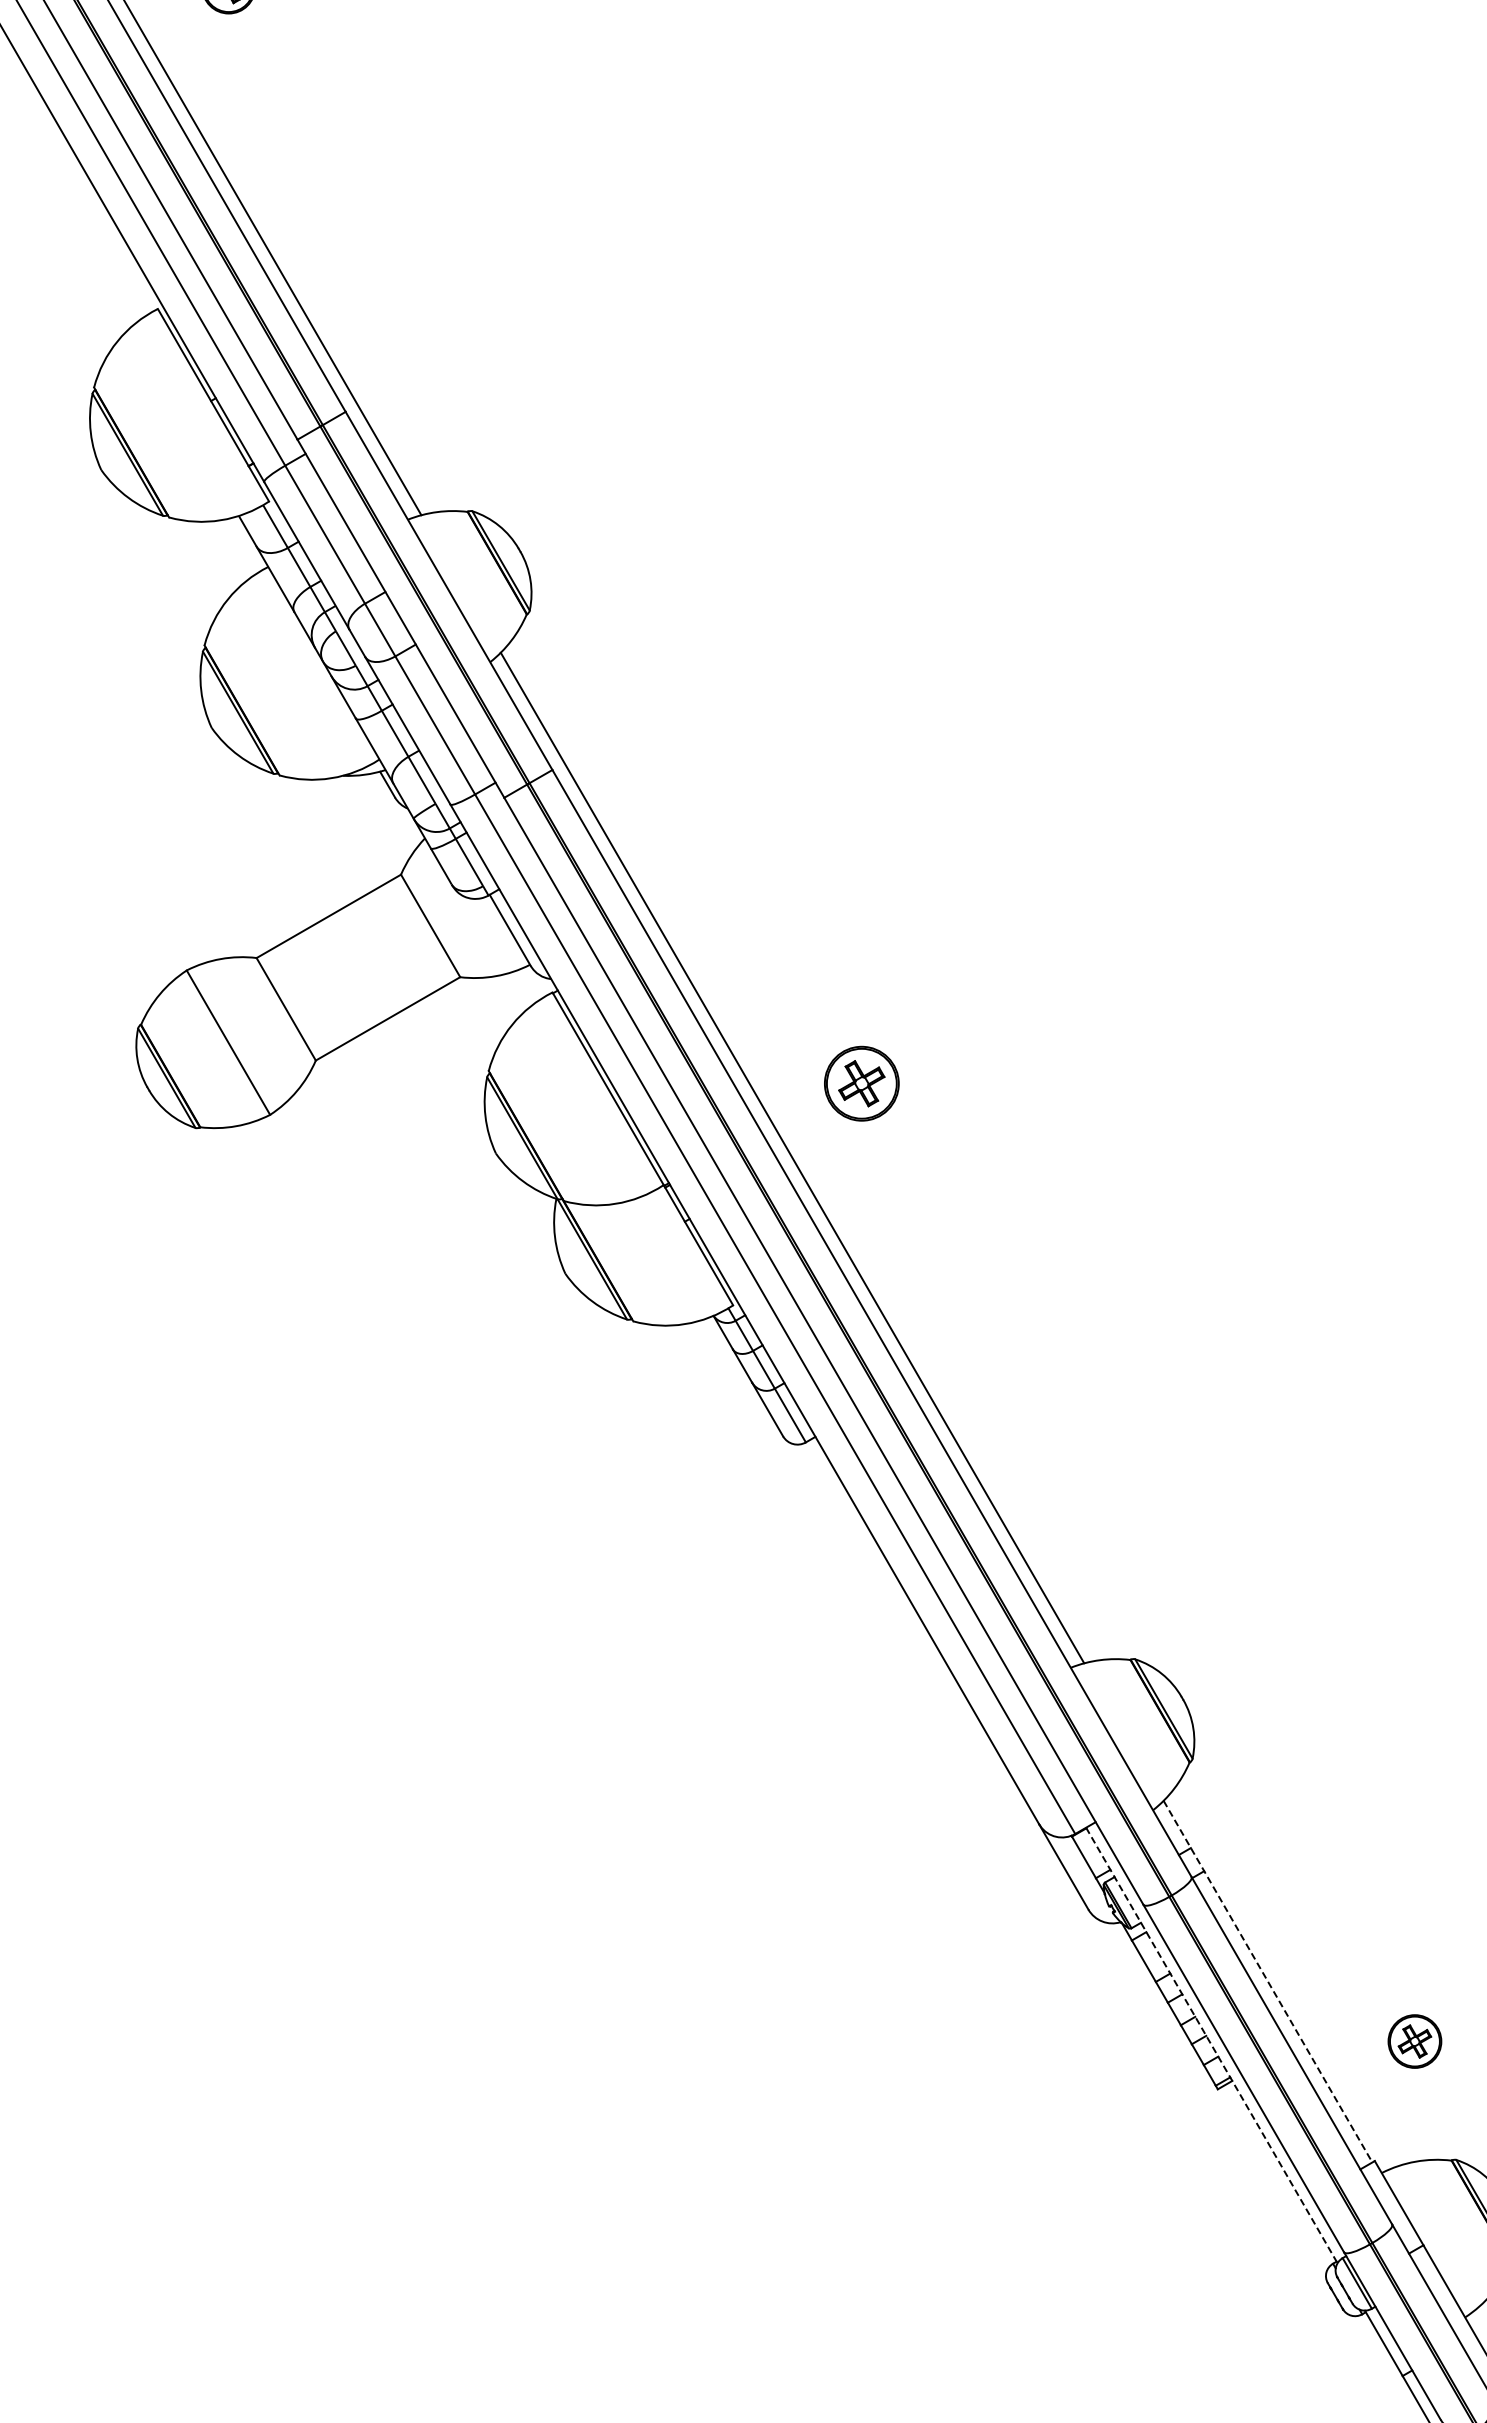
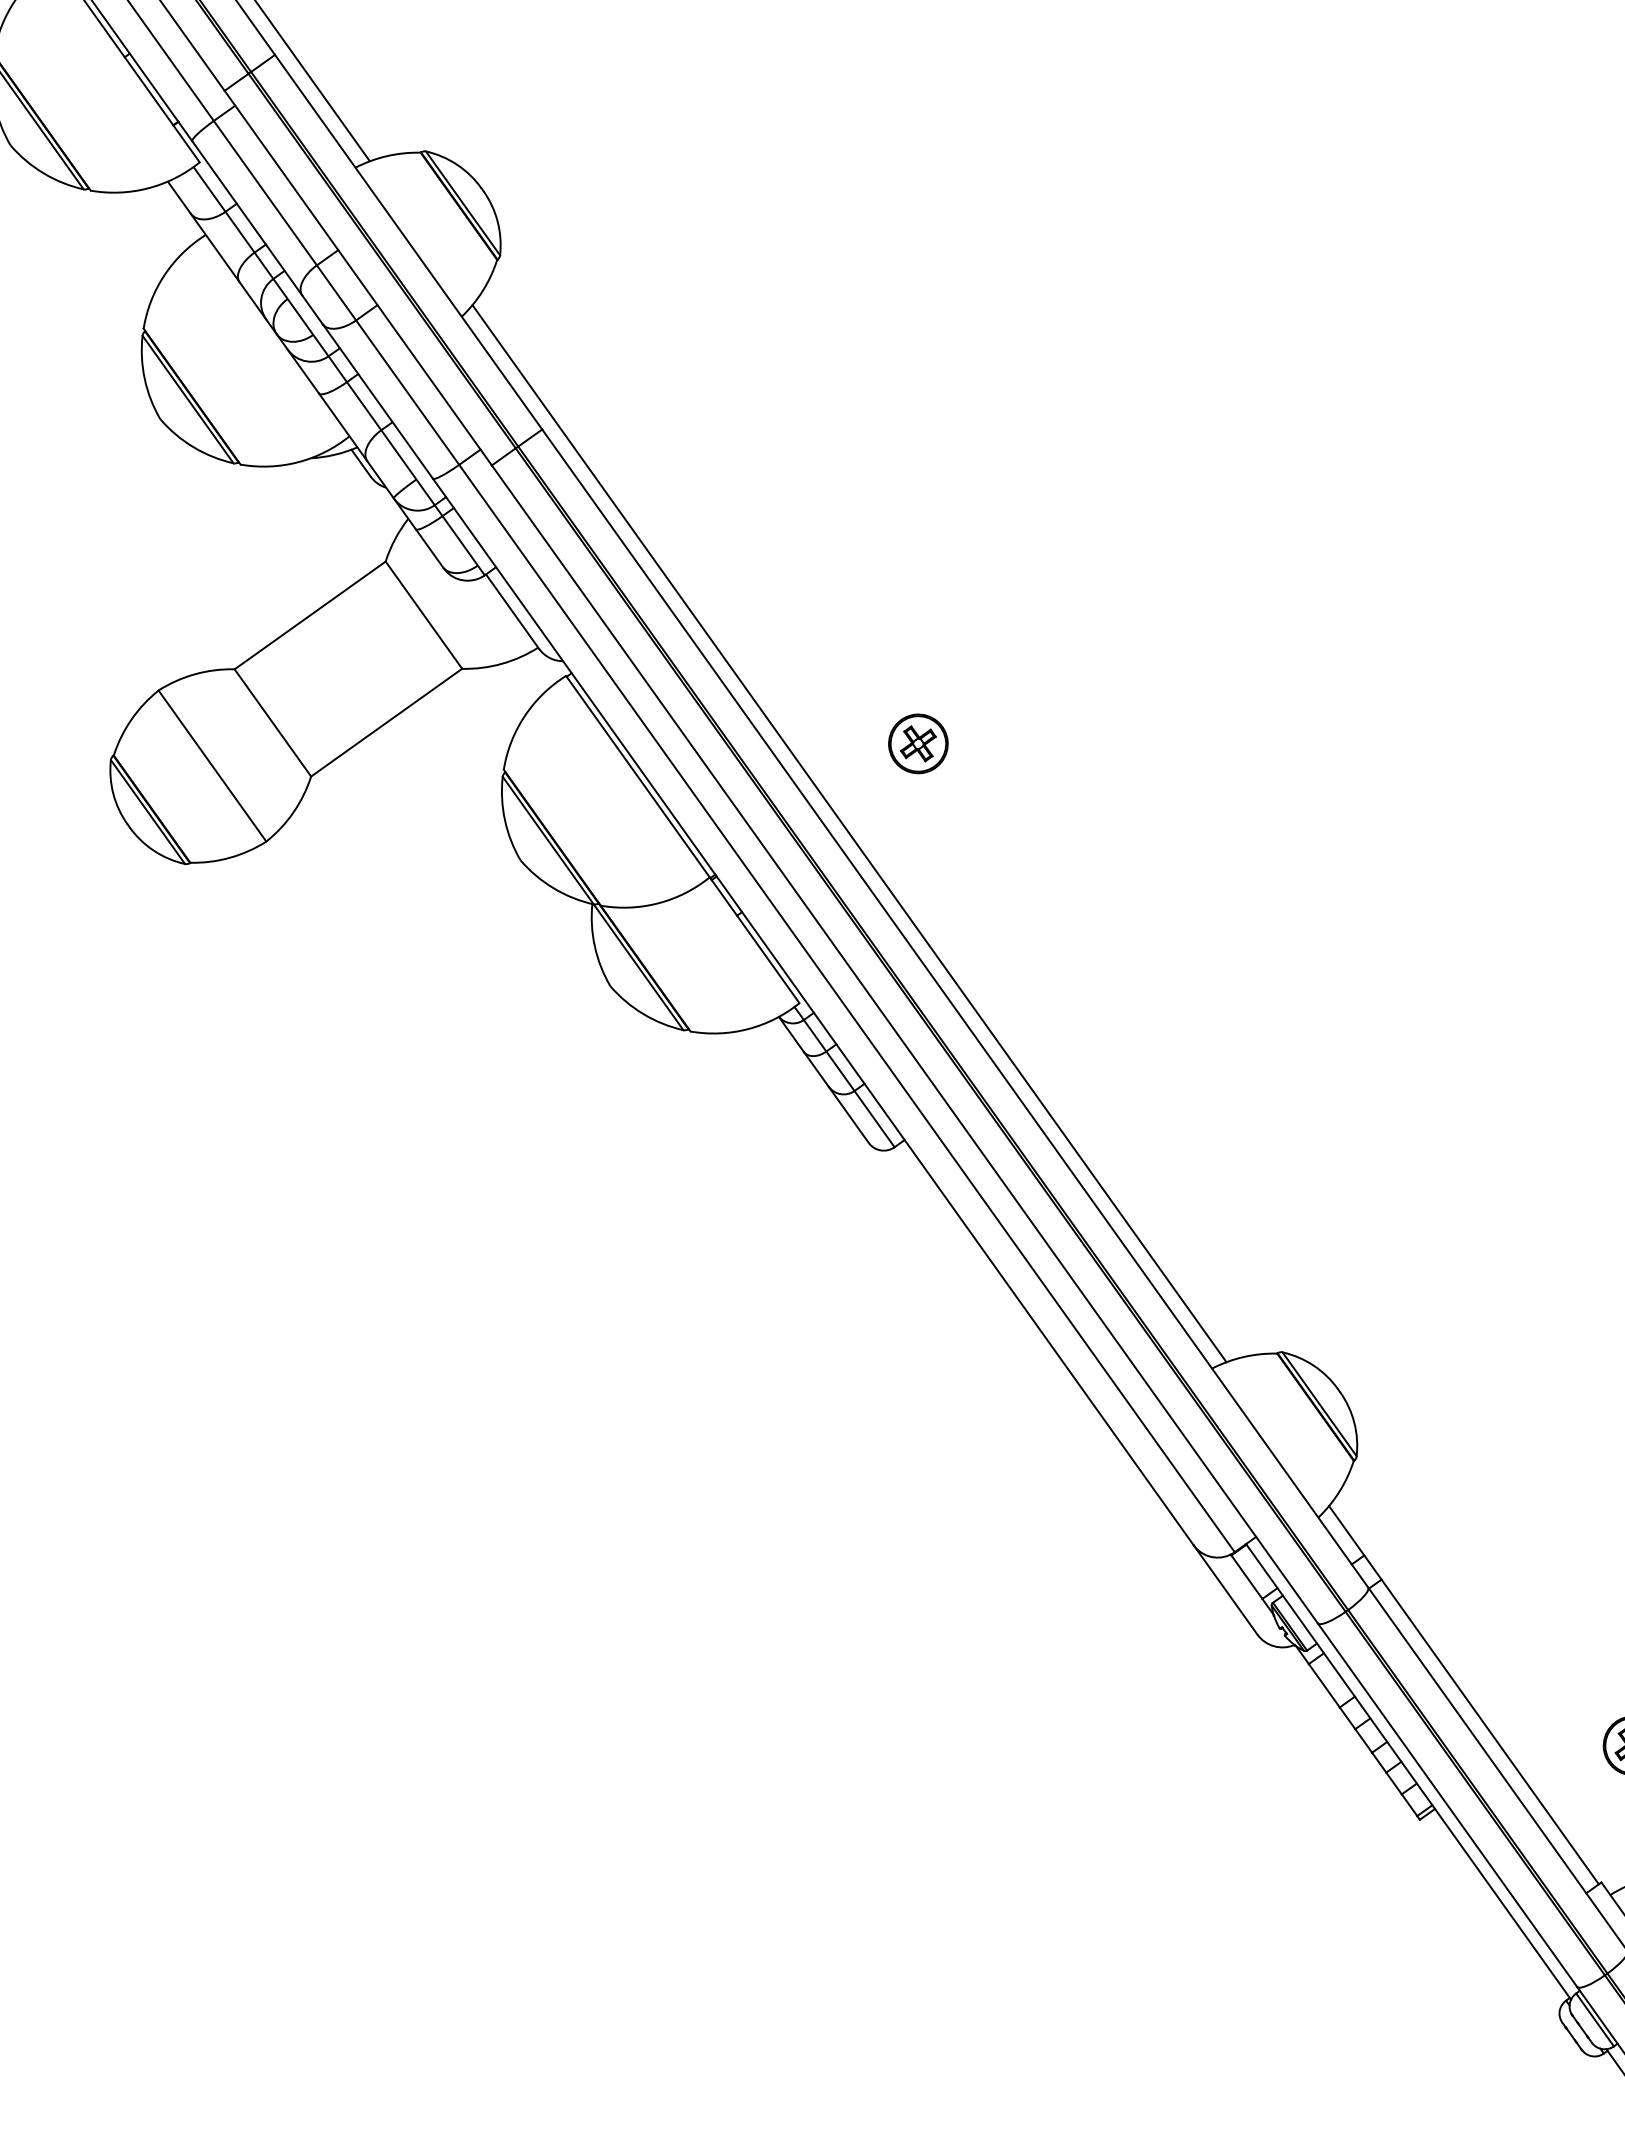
part: (861, 1083) -> (917, 743), size x0.71
line: (1268, 1981) -> (1464, 1694), dashed -> solid
line: (1212, 2045) -> (1409, 1771), dashed -> solid

